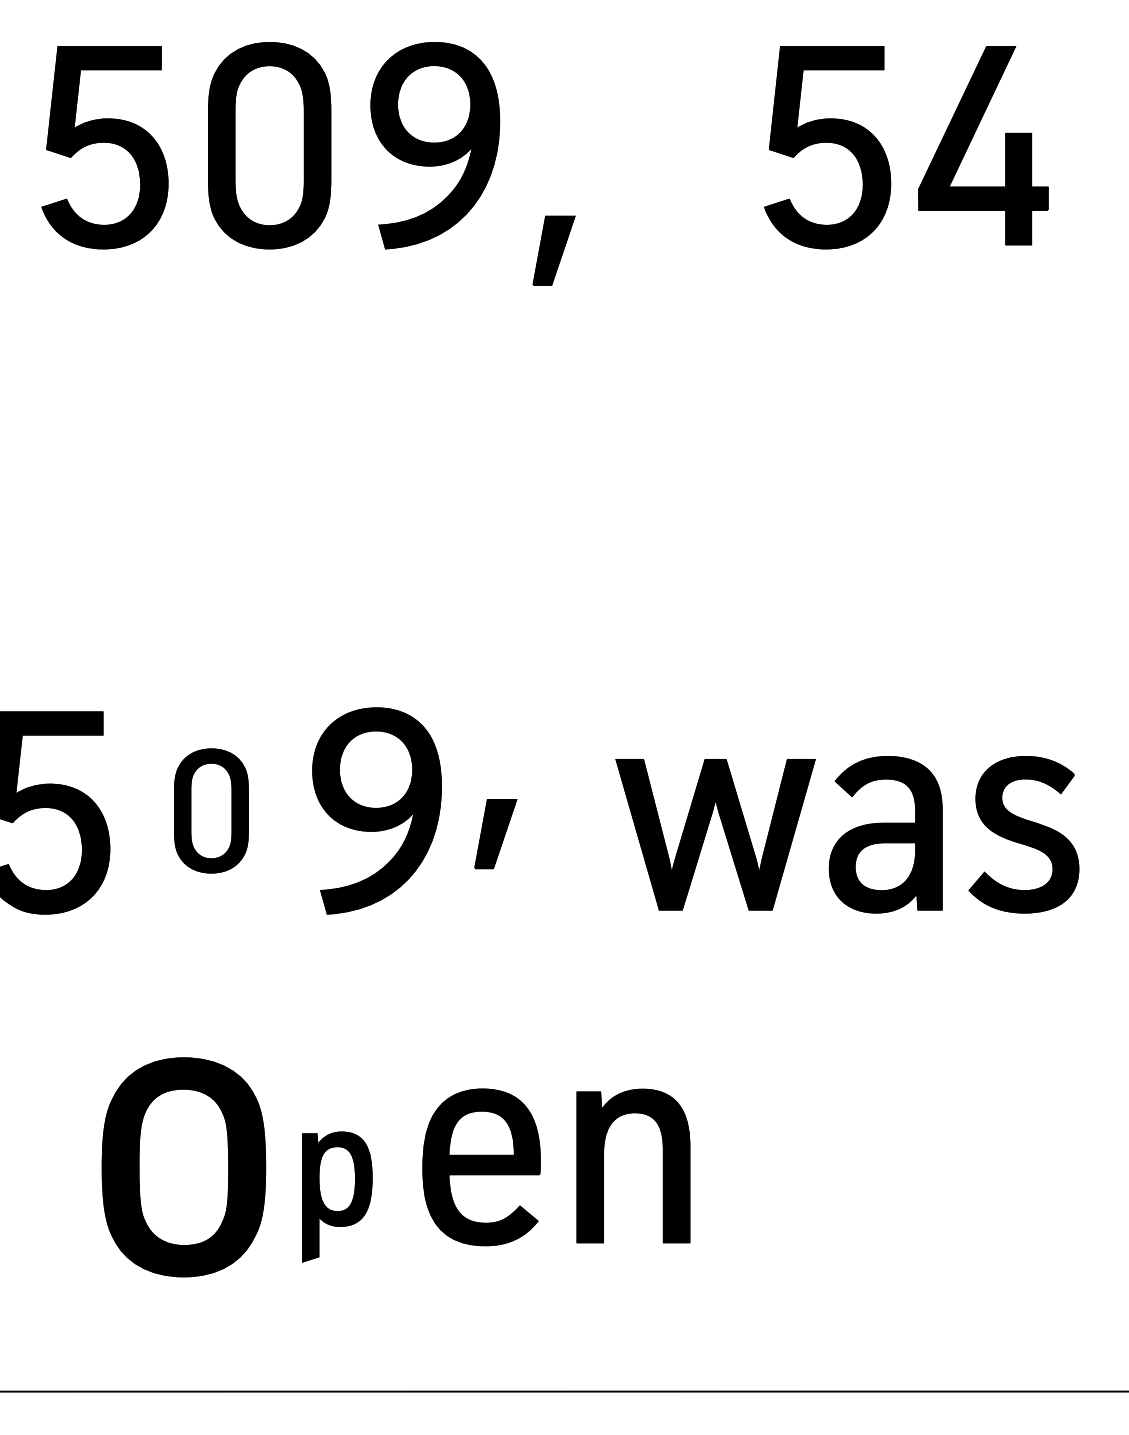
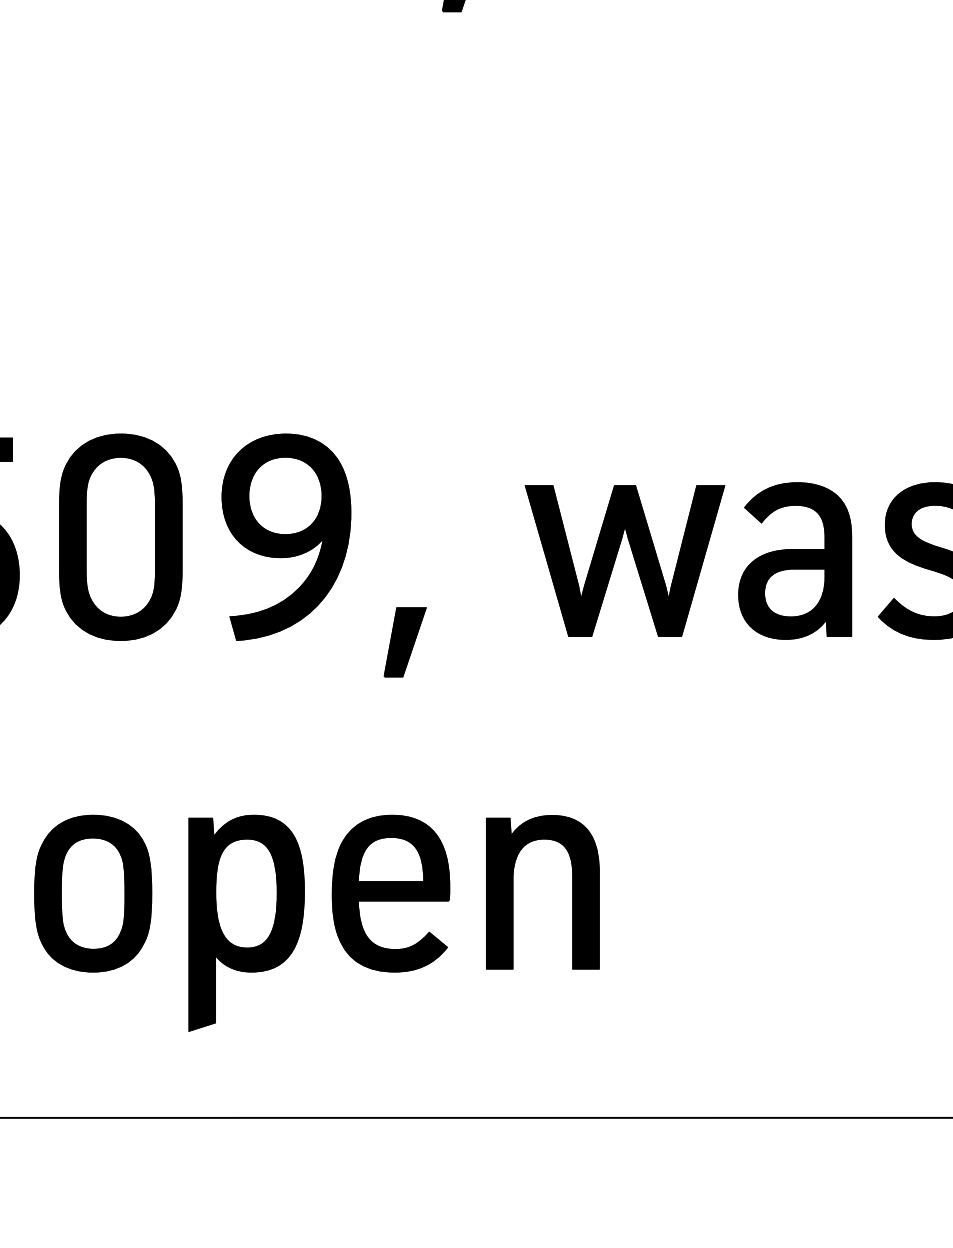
part: (211, 810) -> (120, 536), size x1.67
part: (495, 834) -> (404, 642), moved
part: (183, 1167) -> (92, 893), size x0.71
part: (337, 1196) -> (246, 922), size x1.67

